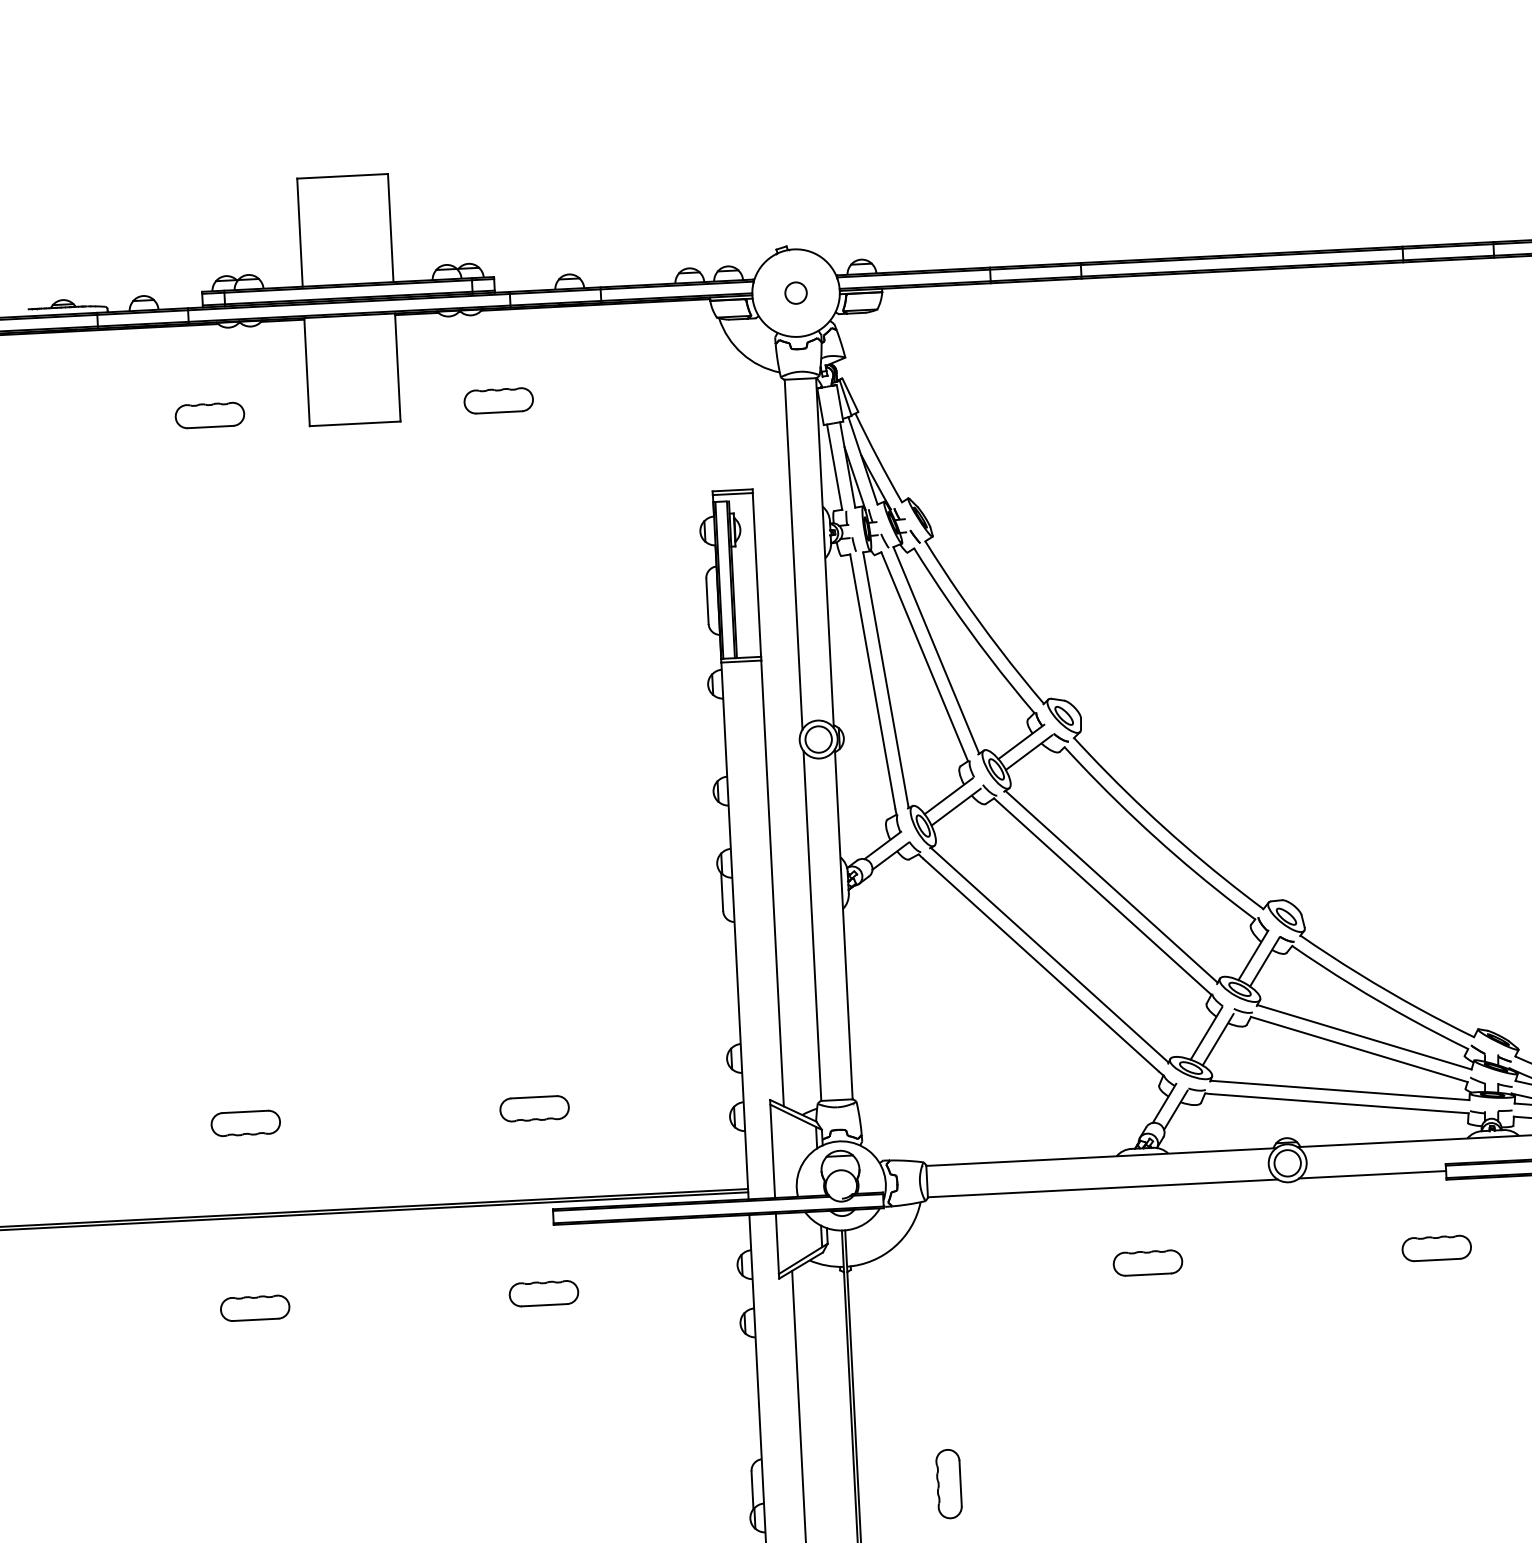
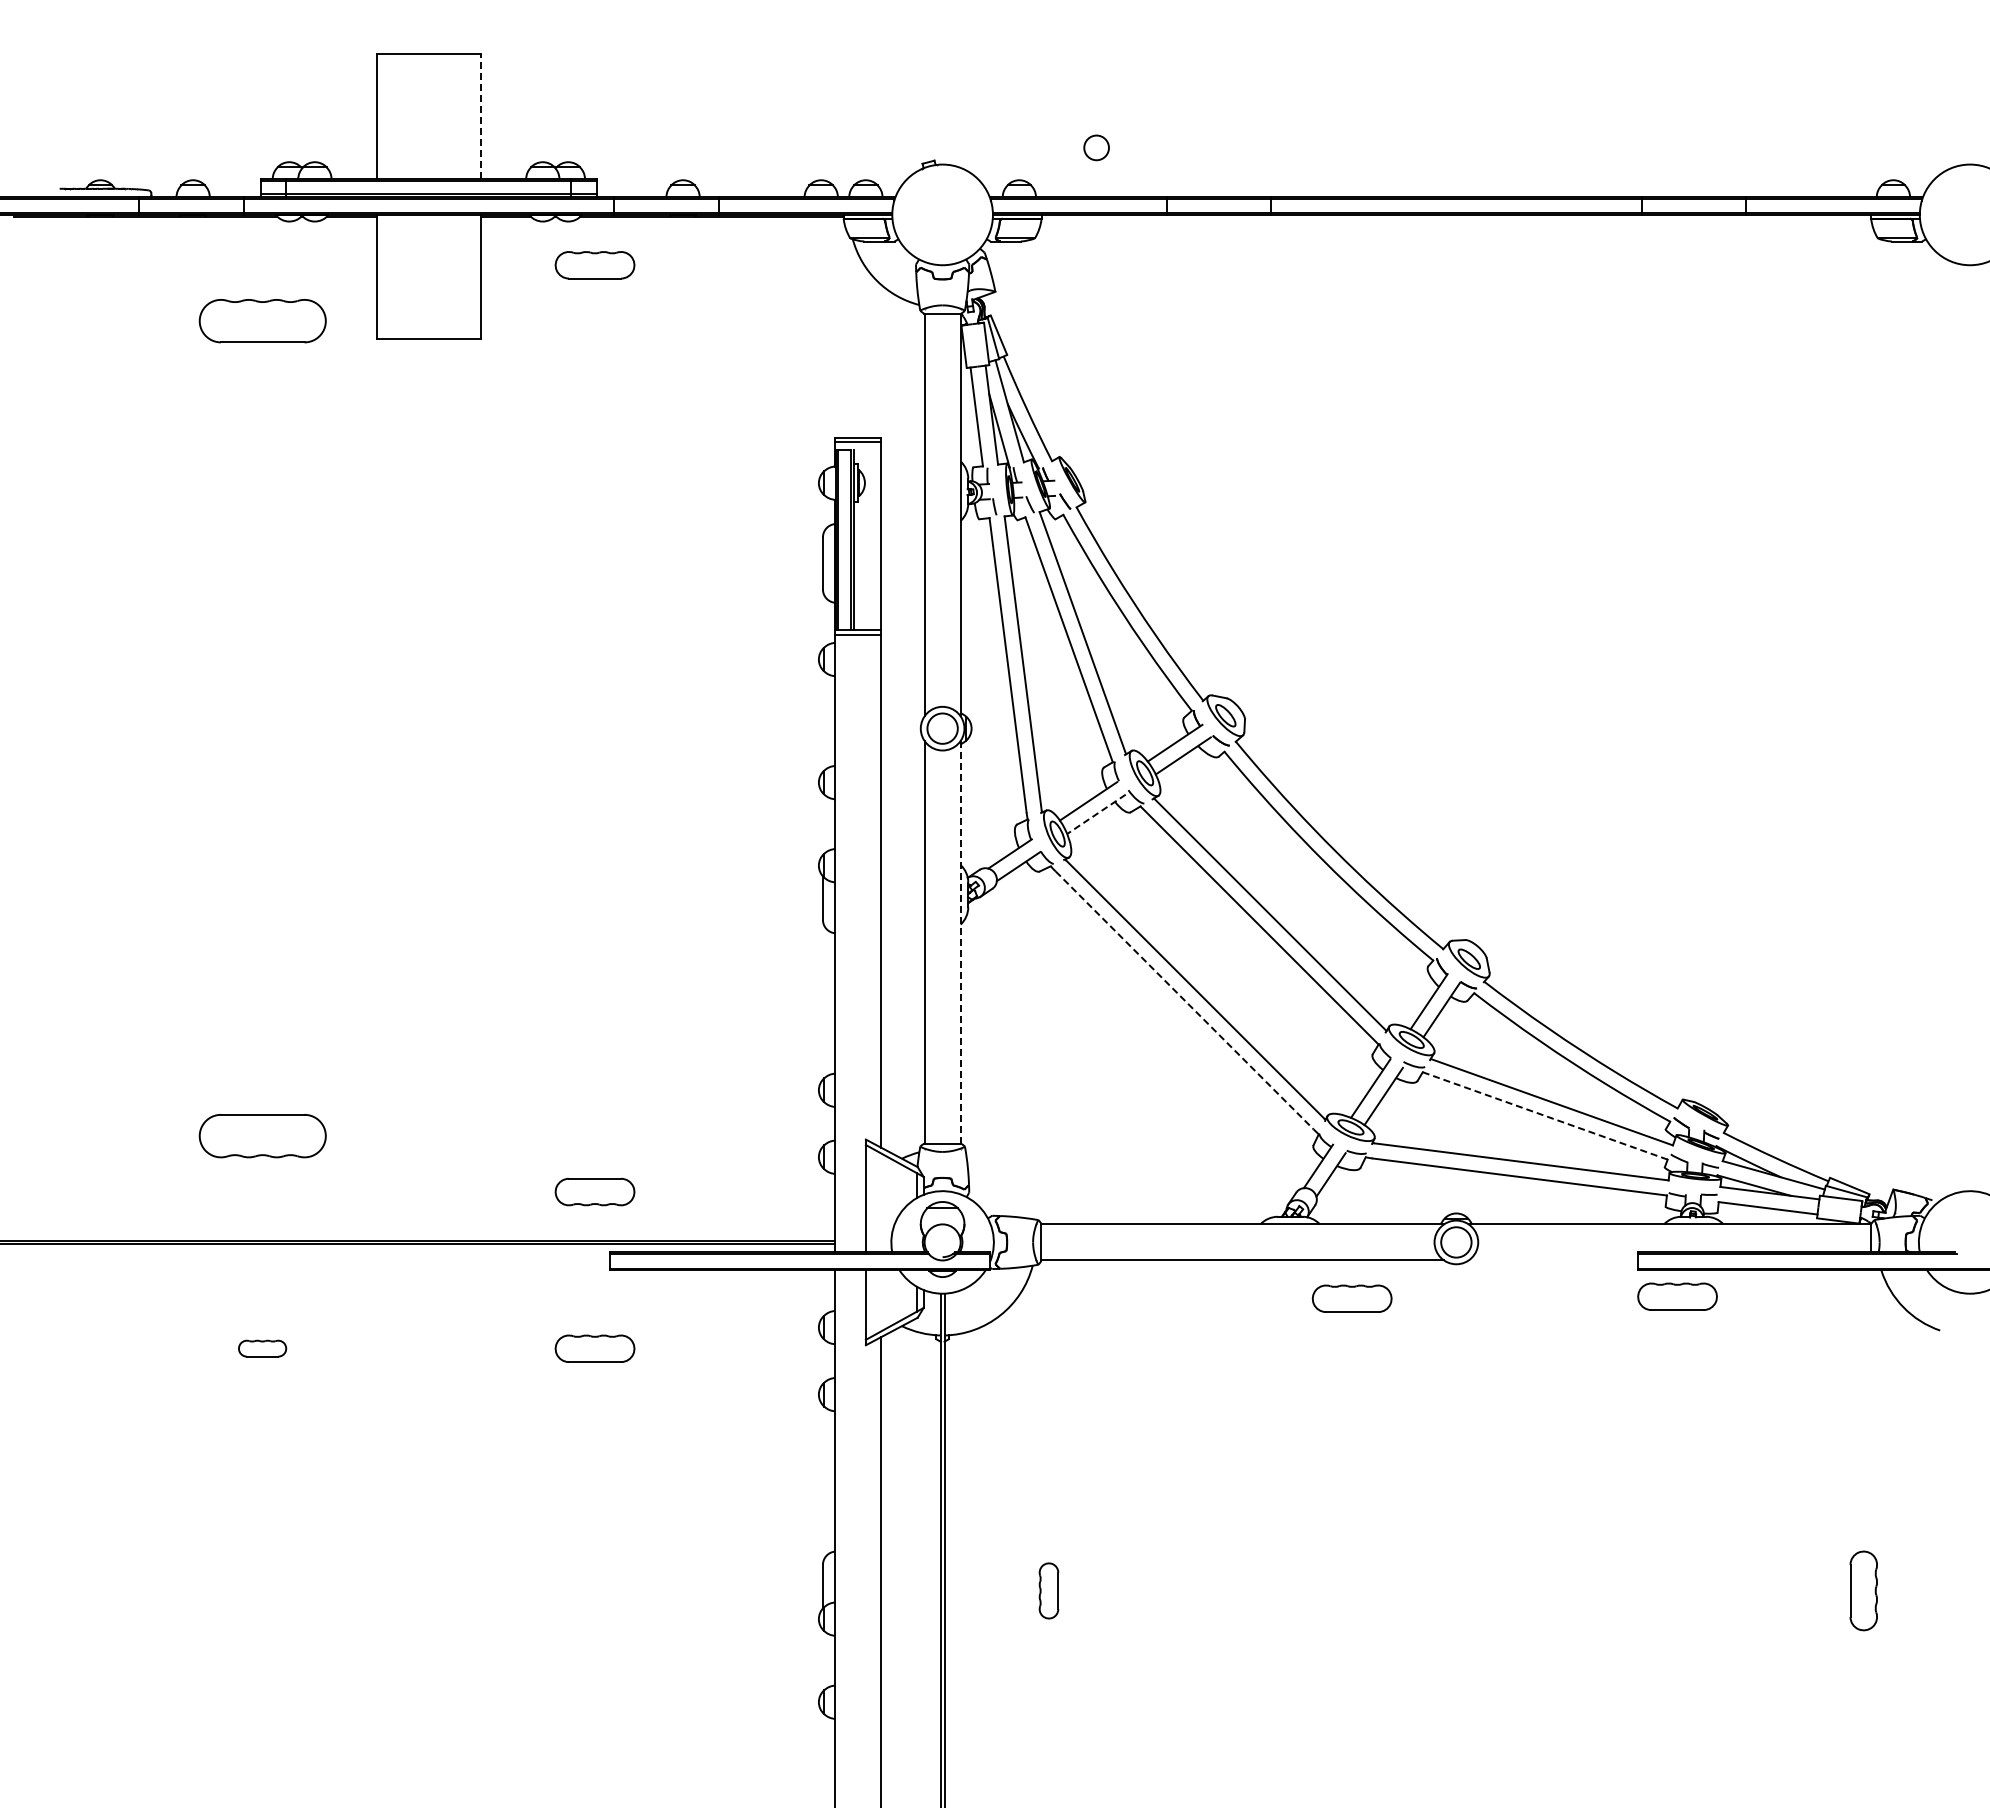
line: (391, 227) -> (481, 116), solid -> dashed
circle: (795, 292) -> (1096, 147), moved
part: (498, 401) -> (594, 265), moved
part: (209, 415) -> (262, 321), size x1.6
line: (956, 807) -> (1096, 814), solid -> dashed
line: (843, 923) -> (960, 941), solid -> dashed
line: (1041, 965) -> (1185, 1000), solid -> dashed
line: (1359, 1049) -> (1545, 1116), solid -> dashed
part: (534, 1108) -> (594, 1191), moved
part: (245, 1122) -> (262, 1135), size x1.6
line: (1372, 1174) -> (1552, 1260), removed
part: (1436, 1248) -> (1677, 1296), moved
part: (1147, 1262) -> (1351, 1298), moved
part: (255, 1308) -> (262, 1348), size x0.6
part: (948, 1483) -> (1048, 1590), size x0.7

